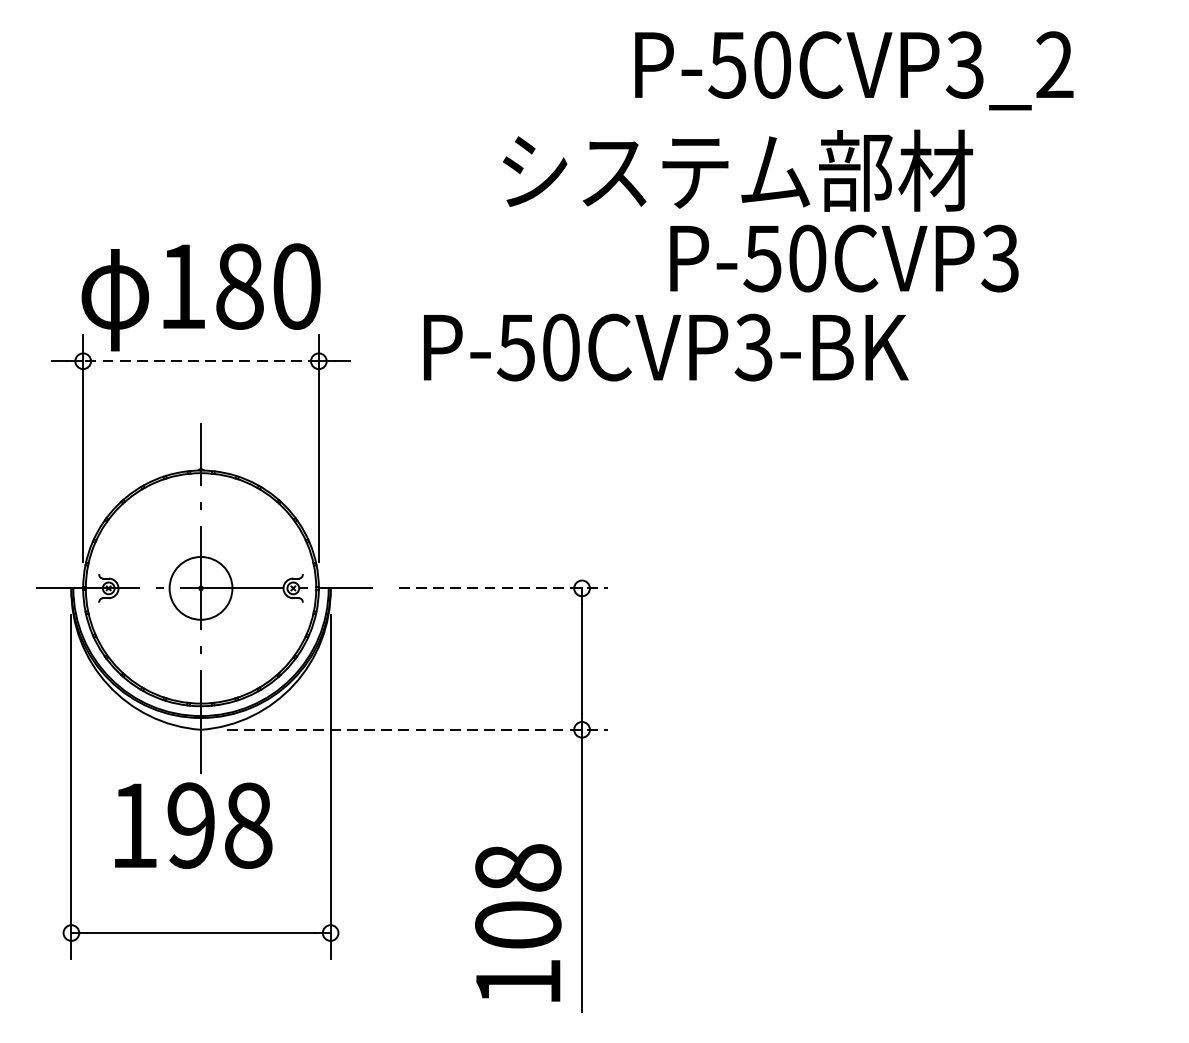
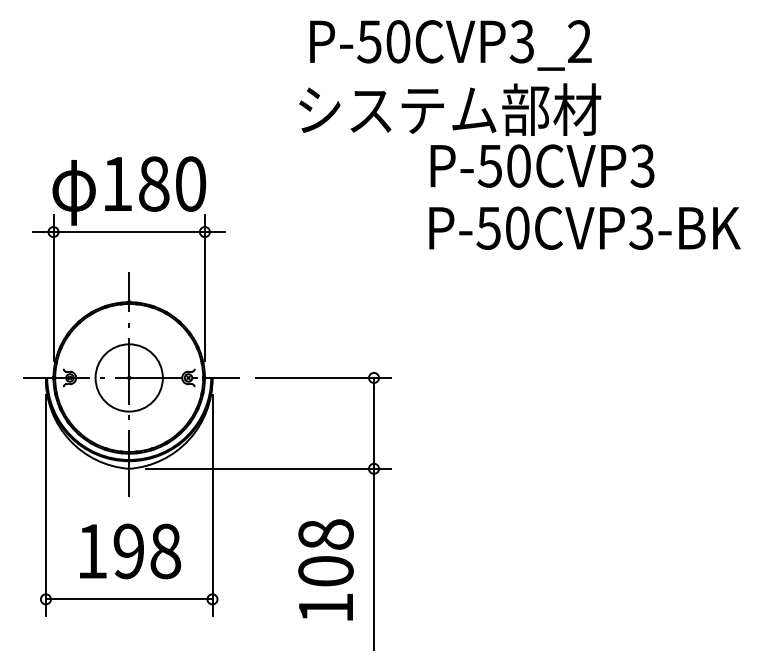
text: (853, 70) -> (450, 45), moved
text: (738, 170) -> (450, 109), moved
text: (665, 346) -> (584, 227), moved
line: (201, 361) -> (129, 232), dashed -> solid
circle: (199, 587) -> (128, 377), size x1.67
line: (504, 587) -> (324, 377), dashed -> solid
line: (417, 729) -> (268, 468), dashed -> solid
text: (193, 825) -> (130, 551), moved
text: (517, 922) -> (325, 569), moved

